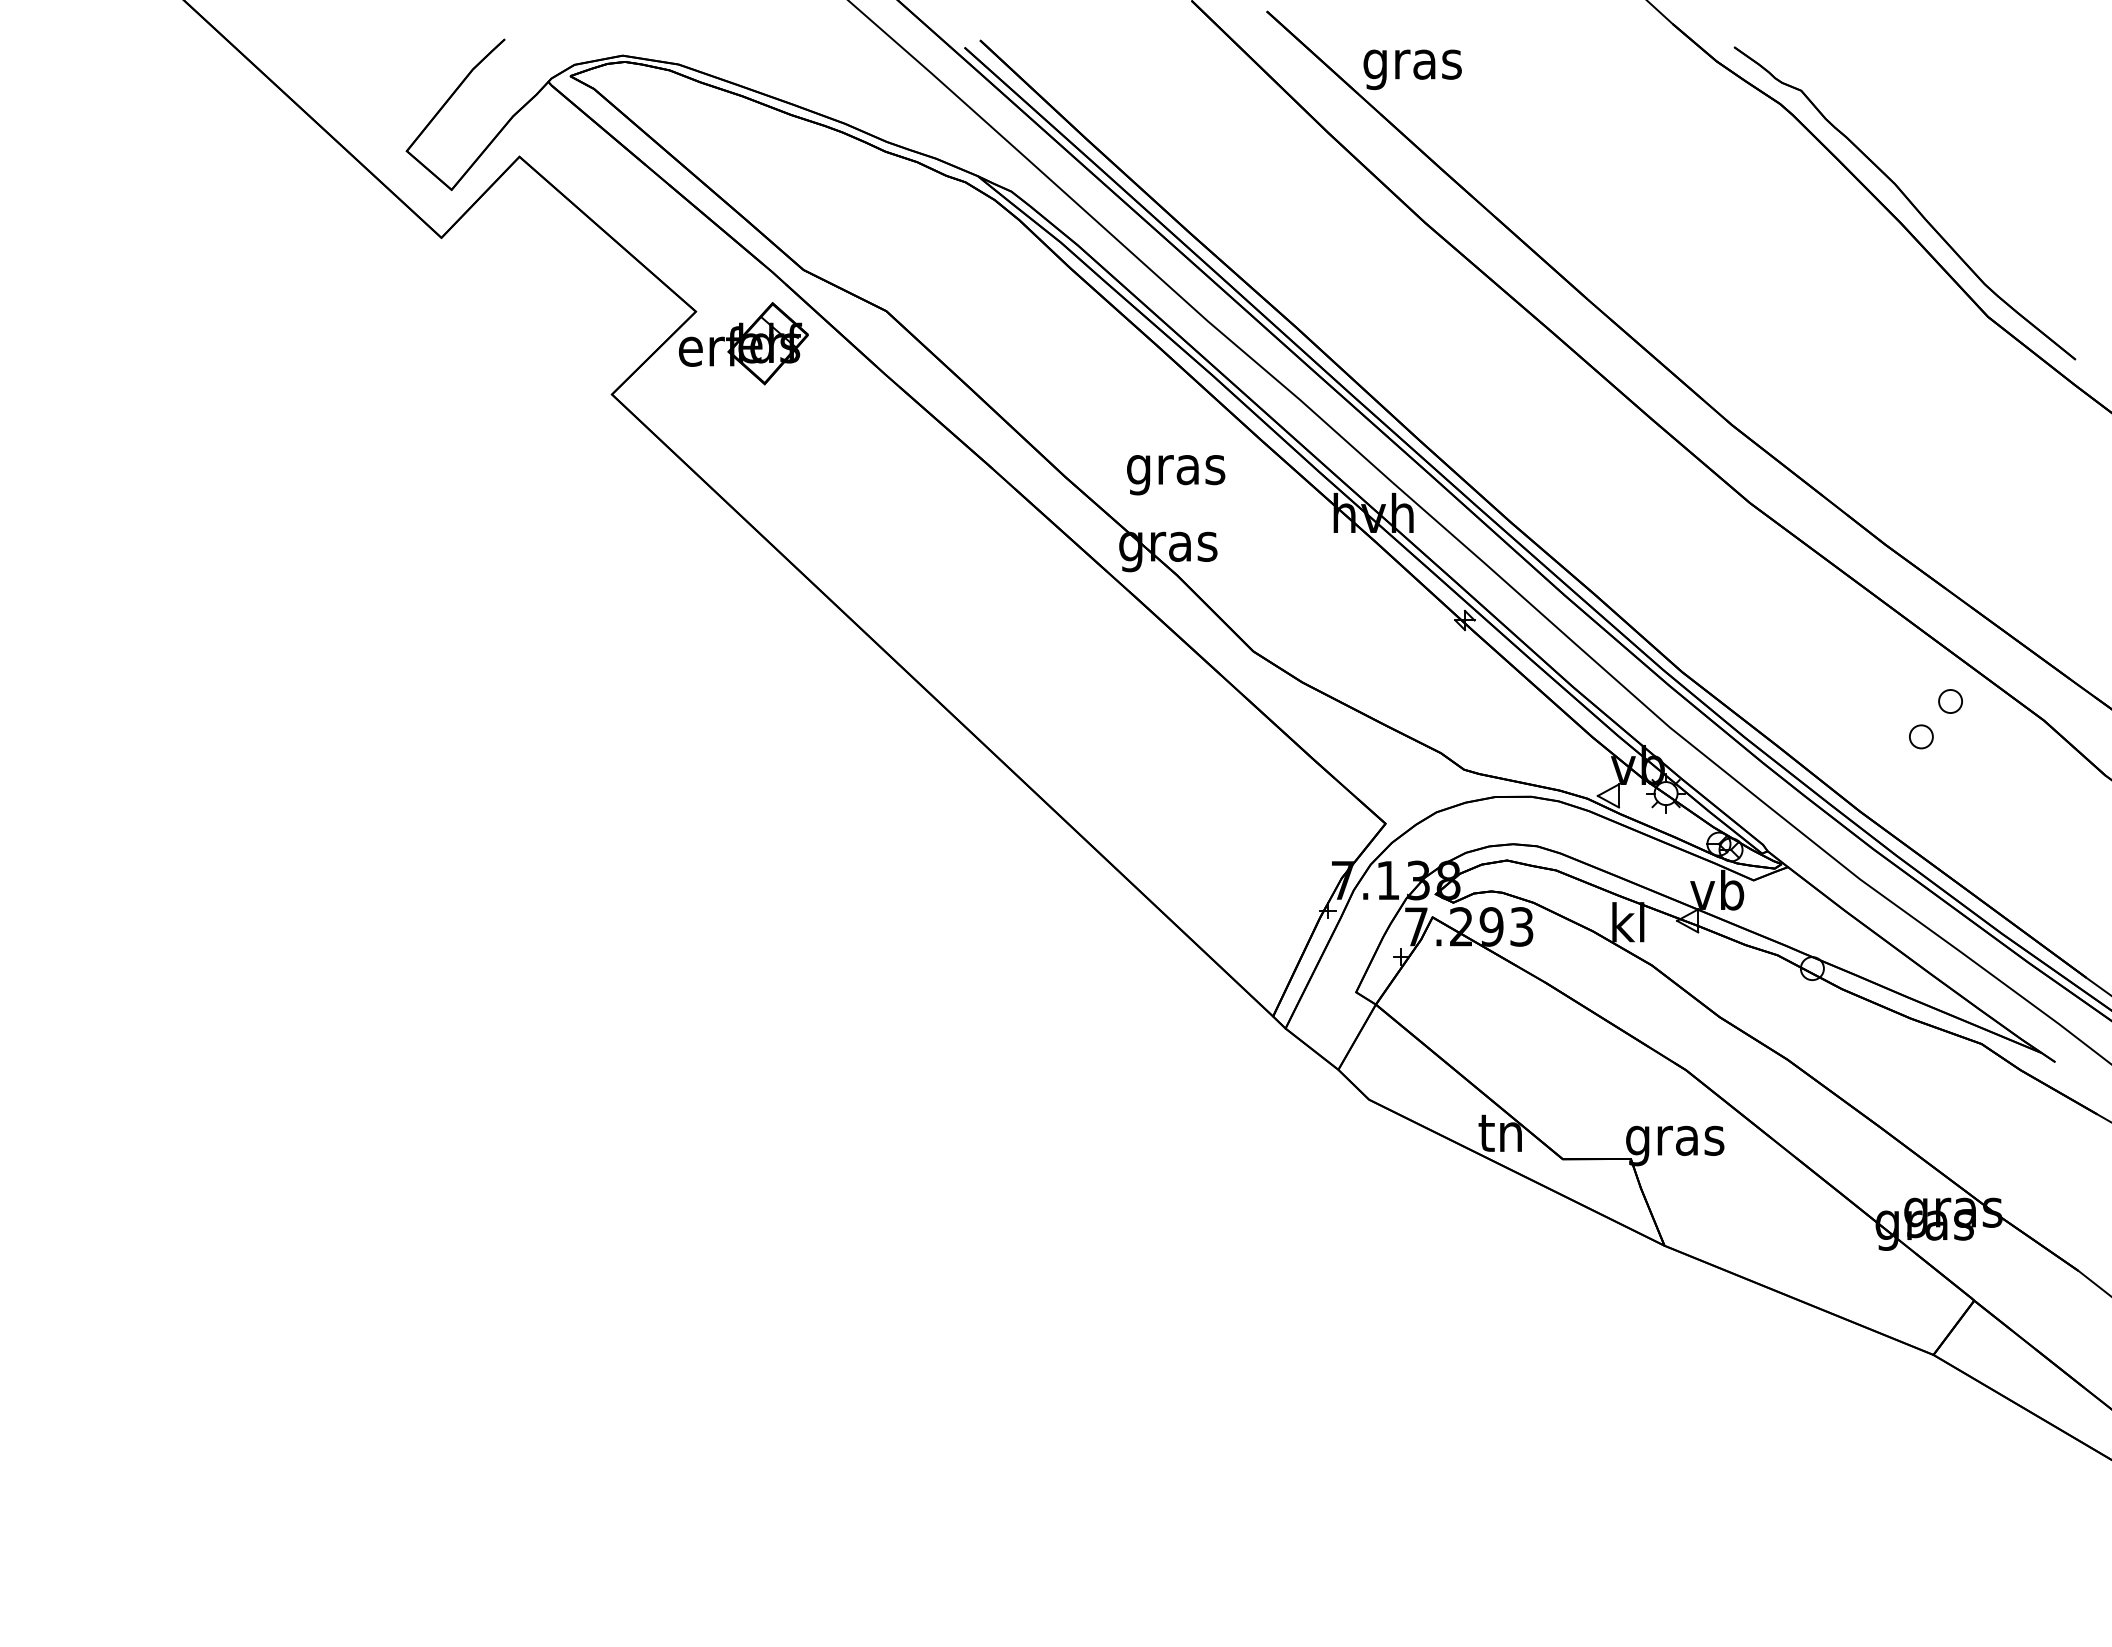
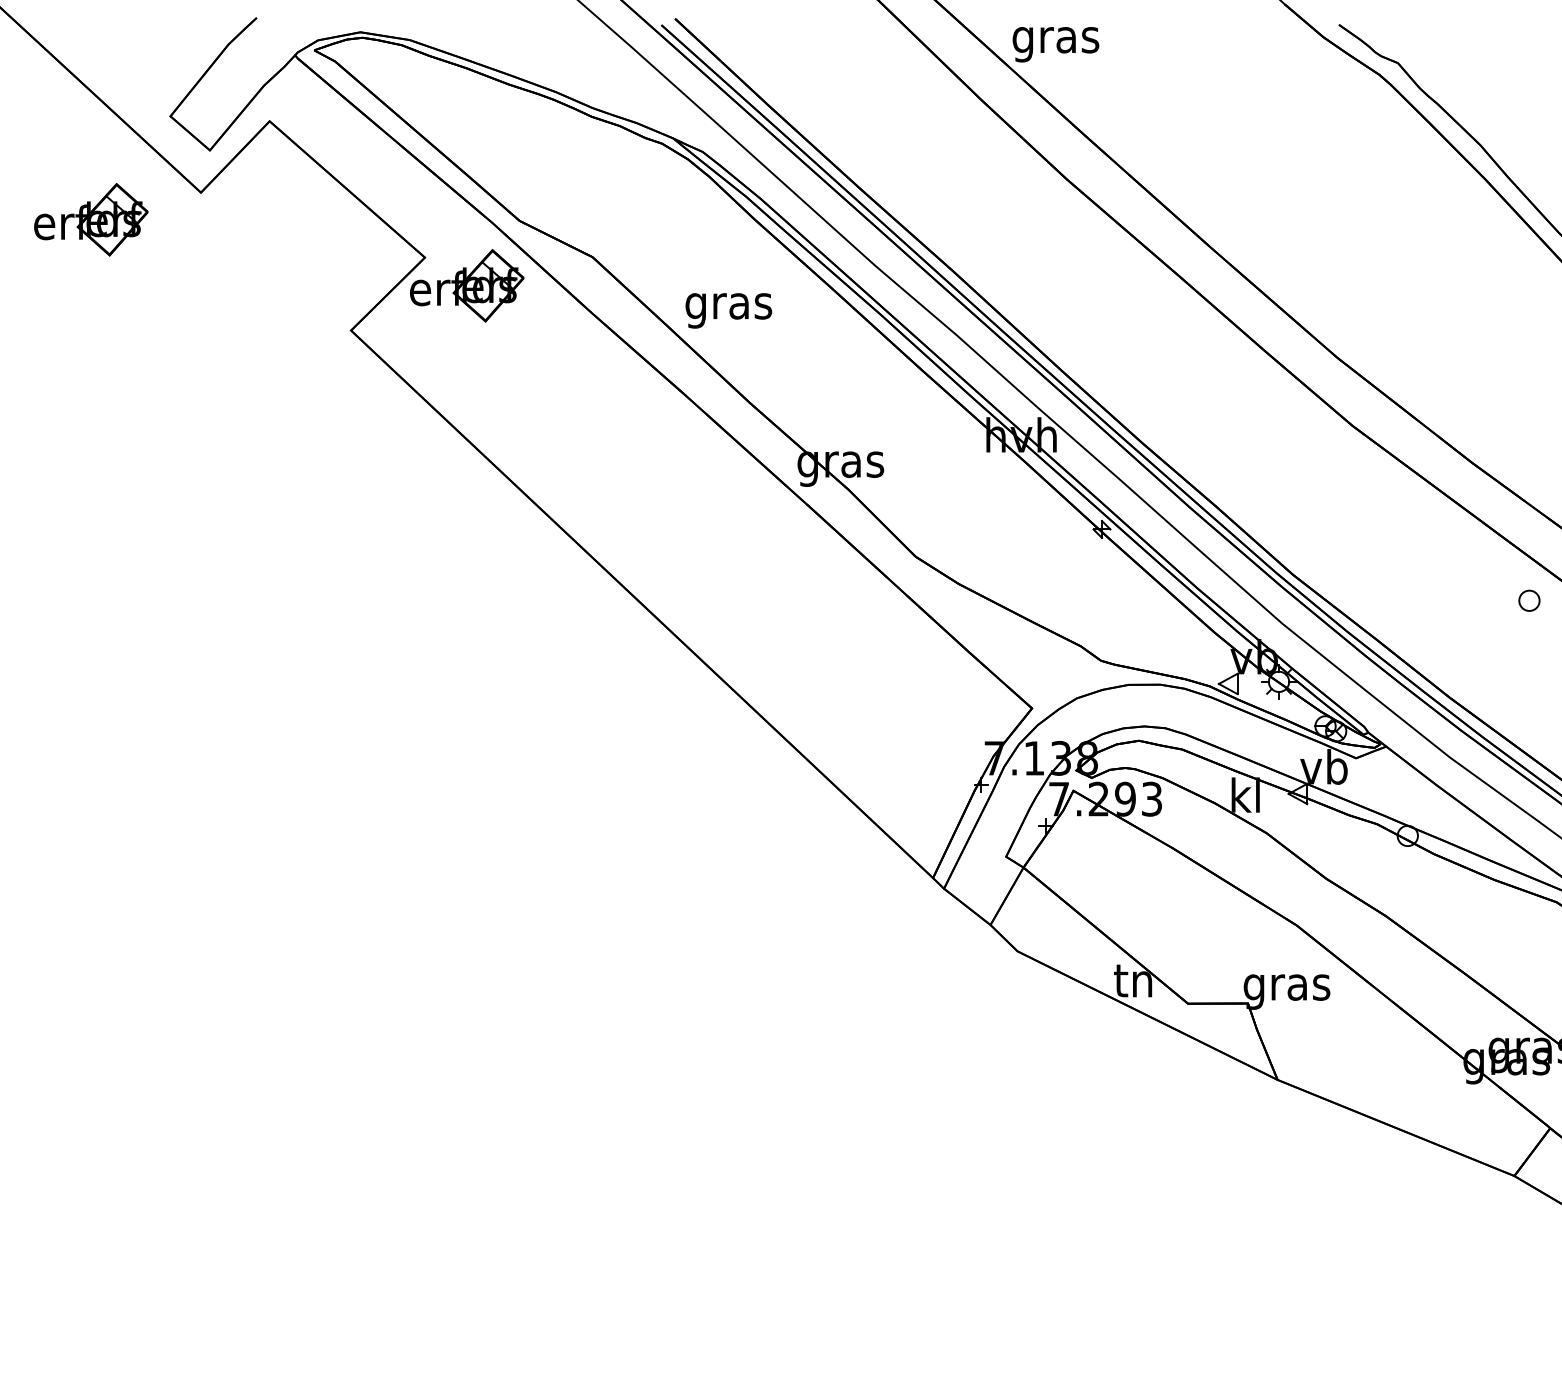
part: (316, 268) -> (90, 219), added
text: (1176, 475) -> (729, 311), moved
part: (1921, 736) -> (1503, 631), removed

